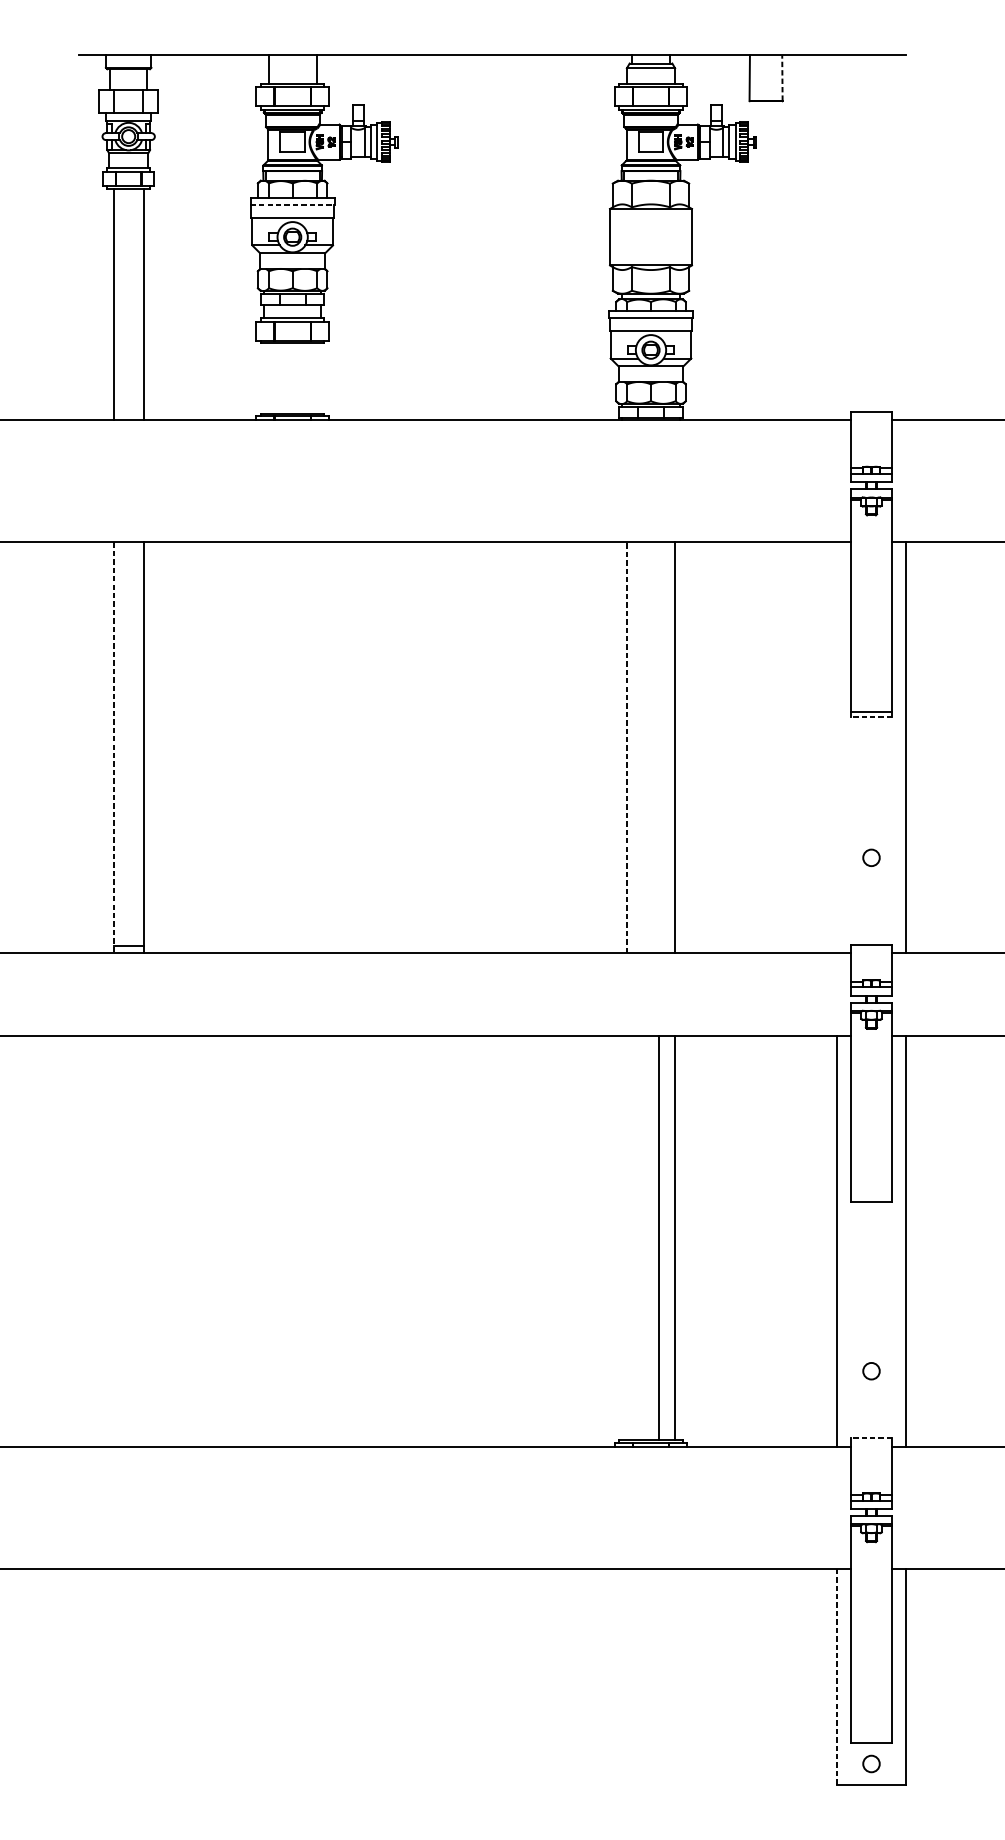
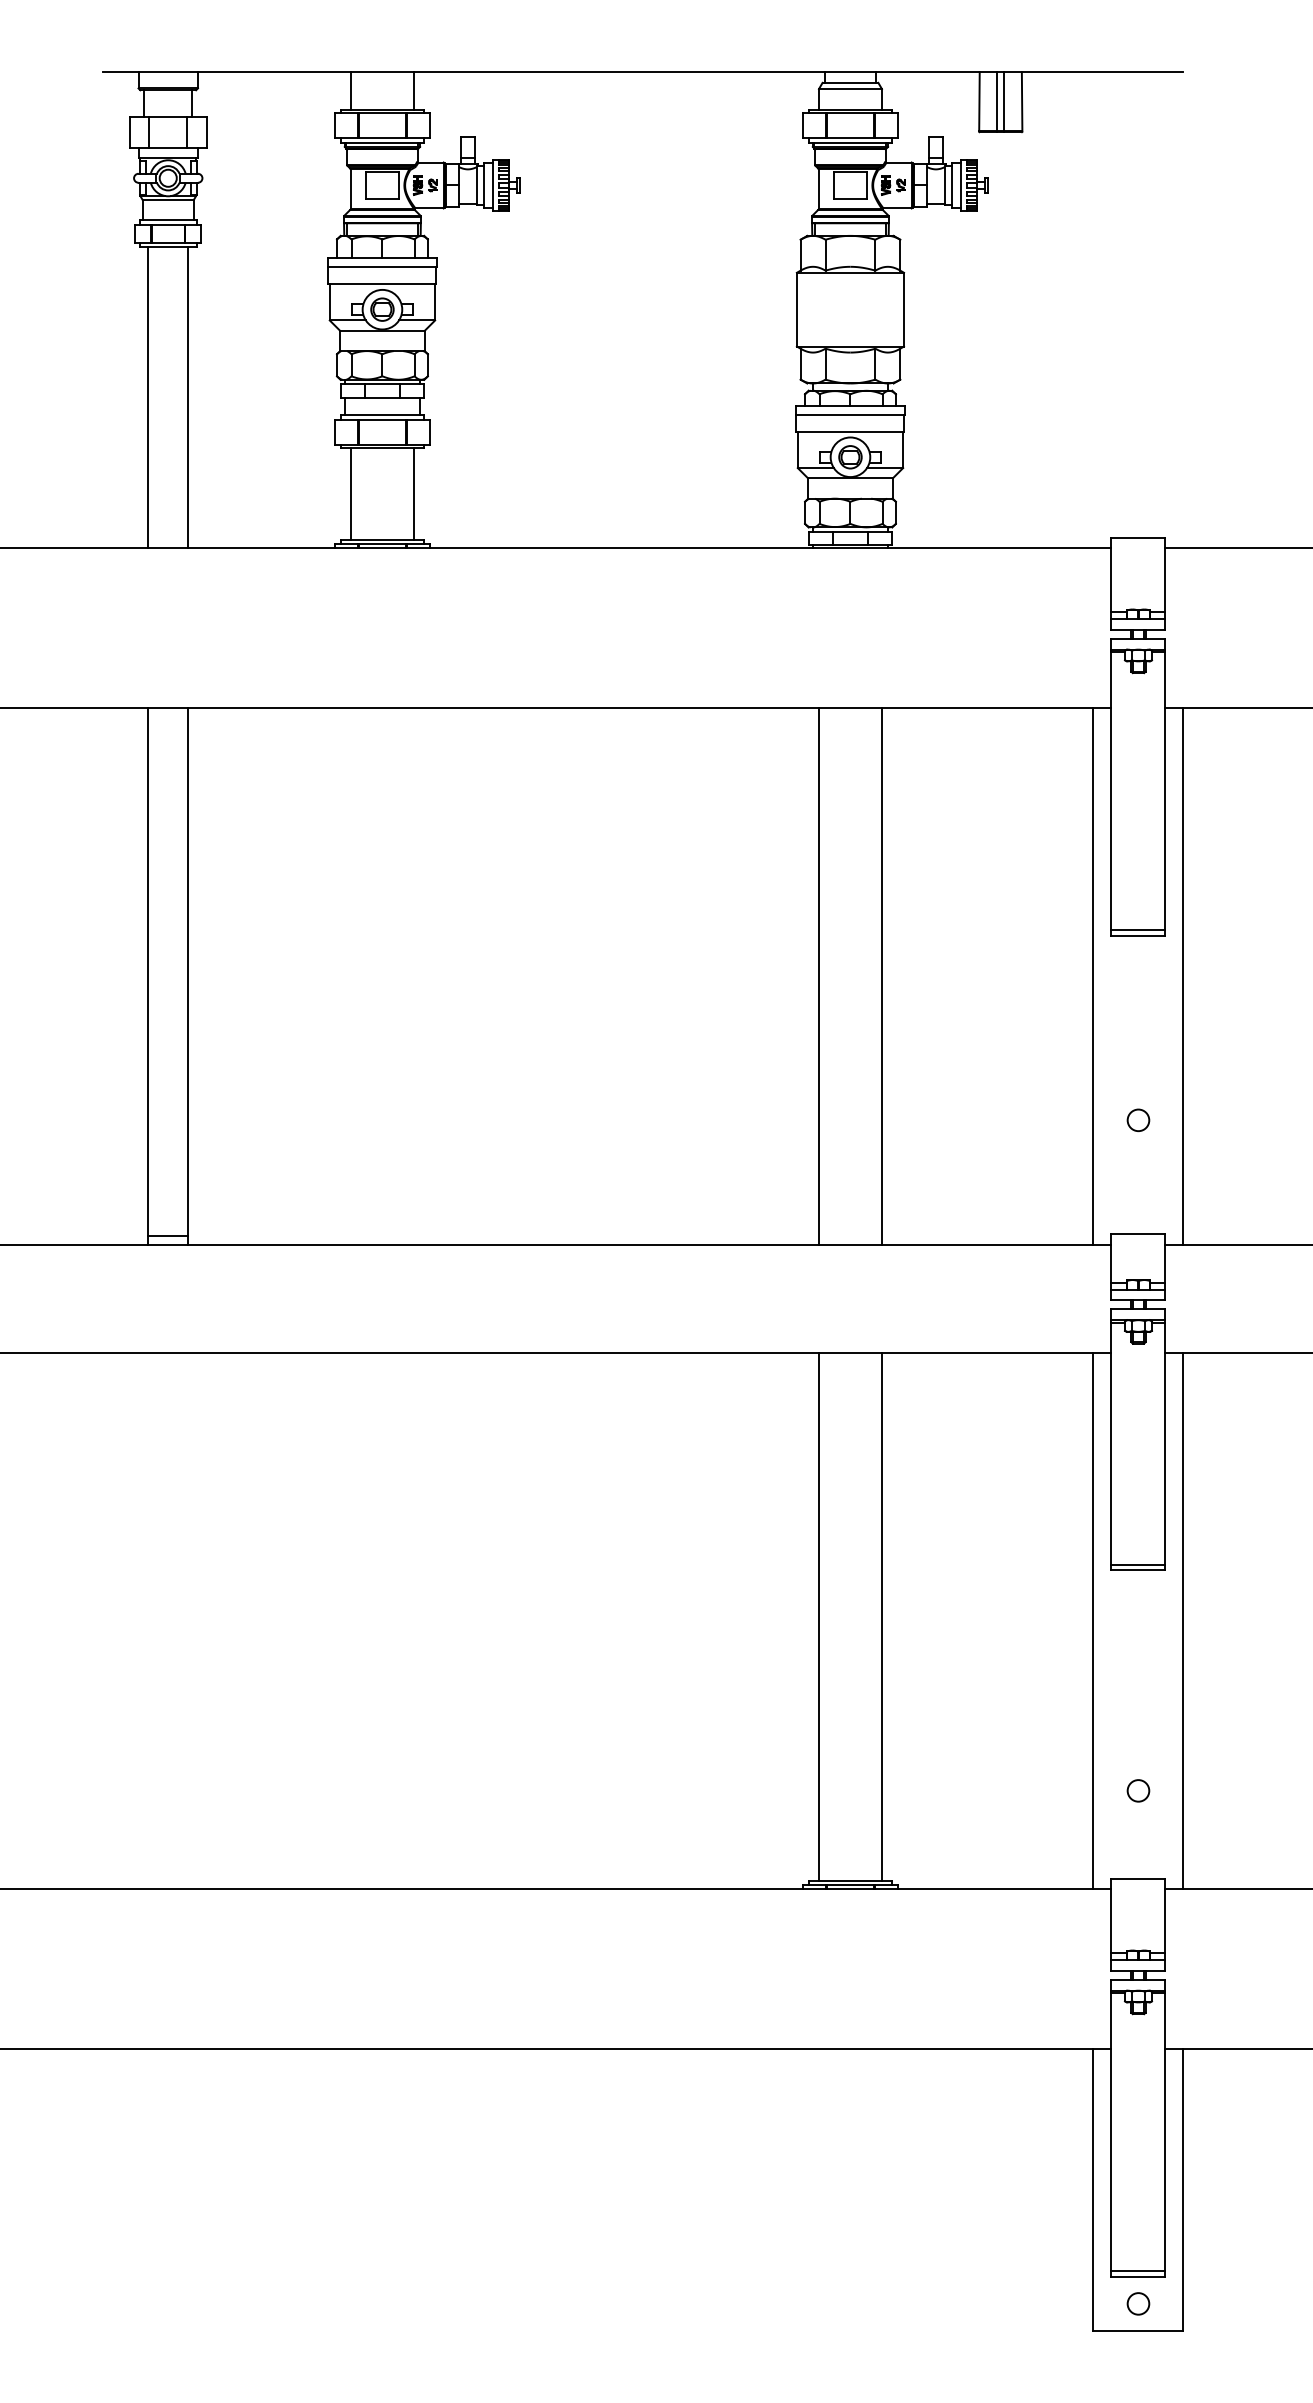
line: (782, 77) -> (1022, 101), dashed -> solid
line: (763, 78) -> (997, 102), added
line: (768, 78) -> (1004, 102), added
line: (292, 204) -> (382, 267), dashed -> solid
line: (268, 378) -> (350, 494), added
line: (316, 378) -> (413, 494), added
line: (870, 716) -> (1137, 935), dashed -> solid
line: (626, 746) -> (818, 975), dashed -> solid
line: (113, 747) -> (148, 976), dashed -> solid
line: (837, 747) -> (1093, 976), added
line: (871, 1197) -> (1138, 1564), added
line: (658, 1238) -> (818, 1617), moved
line: (870, 1438) -> (1137, 1878), dashed -> solid
line: (837, 1677) -> (1093, 2190), dashed -> solid
line: (871, 1739) -> (1138, 2271), added

